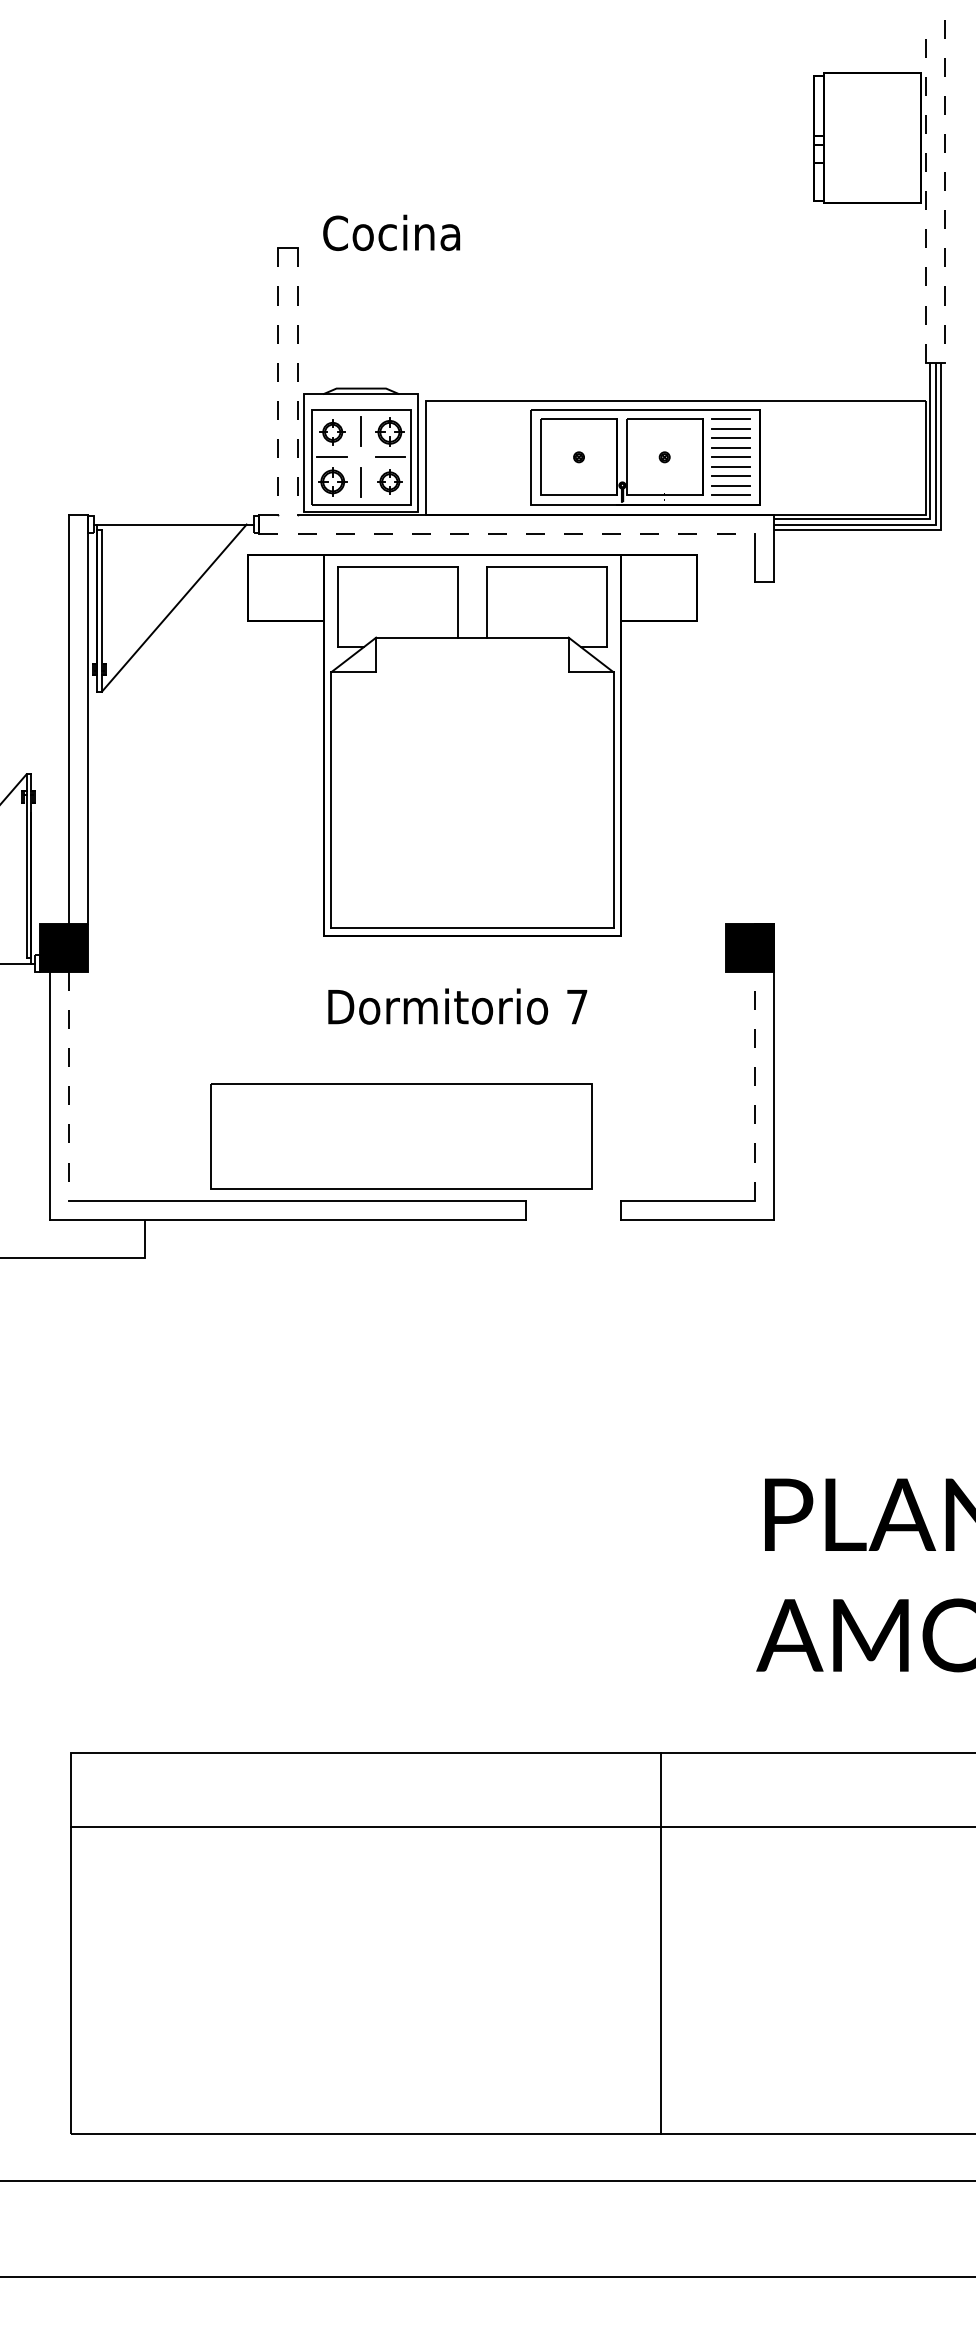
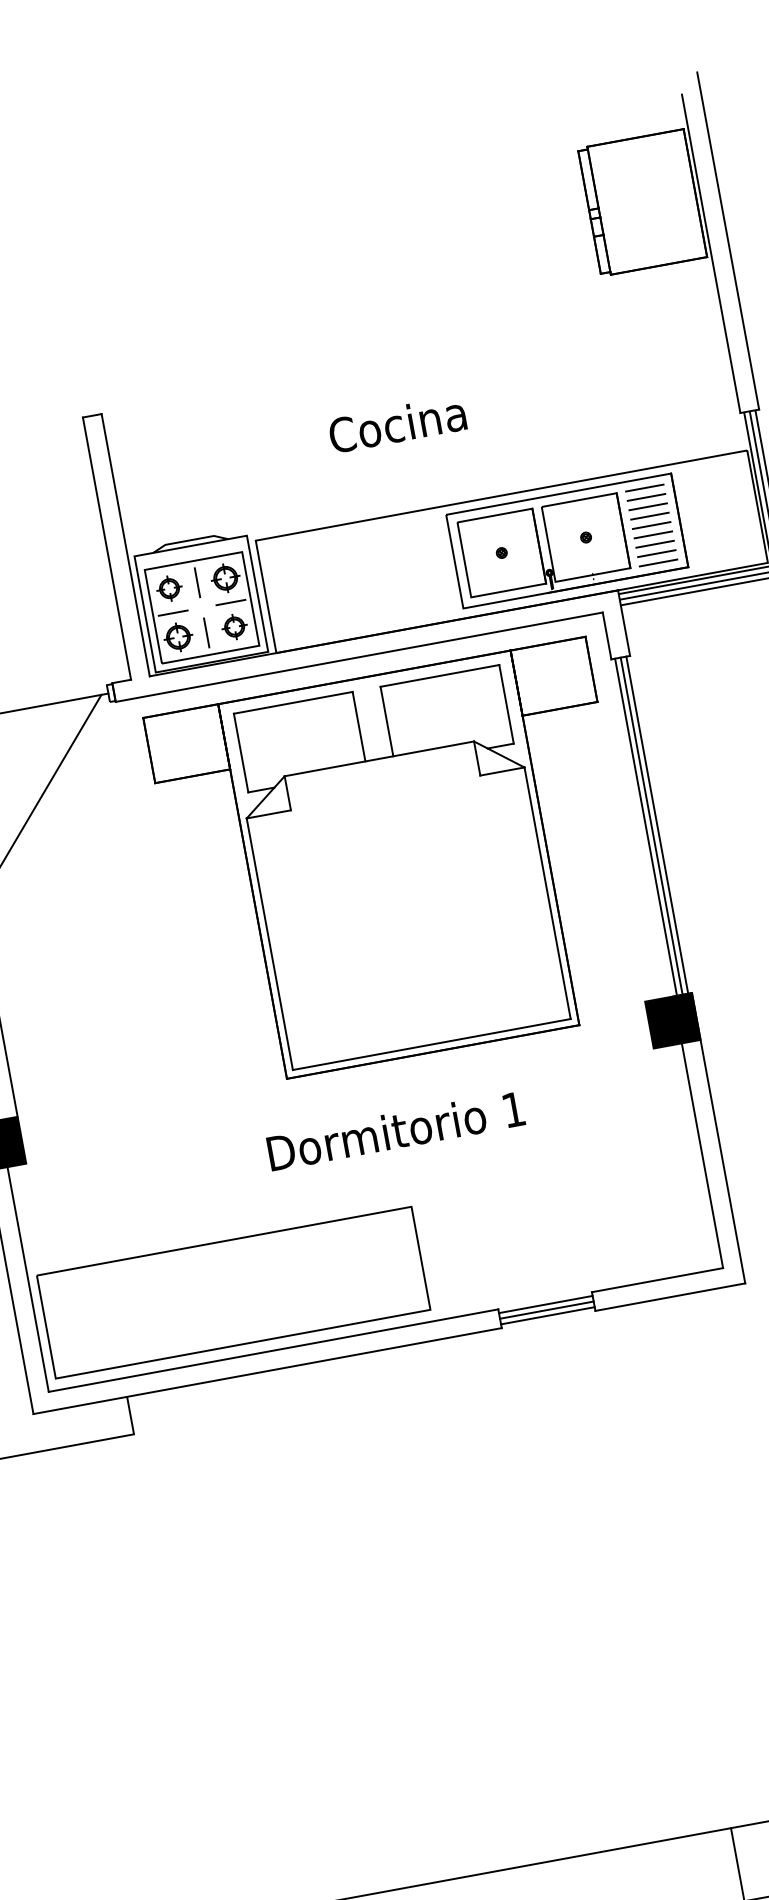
line: (945, 191) -> (728, 241), dashed -> solid
line: (925, 200) -> (710, 253), dashed -> solid
text: (391, 232) -> (397, 423), moved
line: (278, 382) -> (107, 549), dashed -> solid
line: (297, 382) -> (125, 545), dashed -> solid
part: (645, 457) -> (567, 541), moved
line: (507, 534) -> (359, 657), dashed -> solid
part: (472, 745) -> (398, 864), moved
line: (758, 752) -> (646, 826), added
line: (764, 752) -> (651, 825), added
line: (769, 752) -> (656, 824), added
text: (577, 1007) -> (514, 1110), 7 -> 1
line: (754, 1085) -> (702, 1154), dashed -> solid
line: (69, 1086) -> (28, 1279), dashed -> solid
part: (401, 1136) -> (233, 1292), moved
line: (573, 1204) -> (545, 1304), added
line: (573, 1210) -> (546, 1310), added
line: (573, 1215) -> (547, 1315), added

